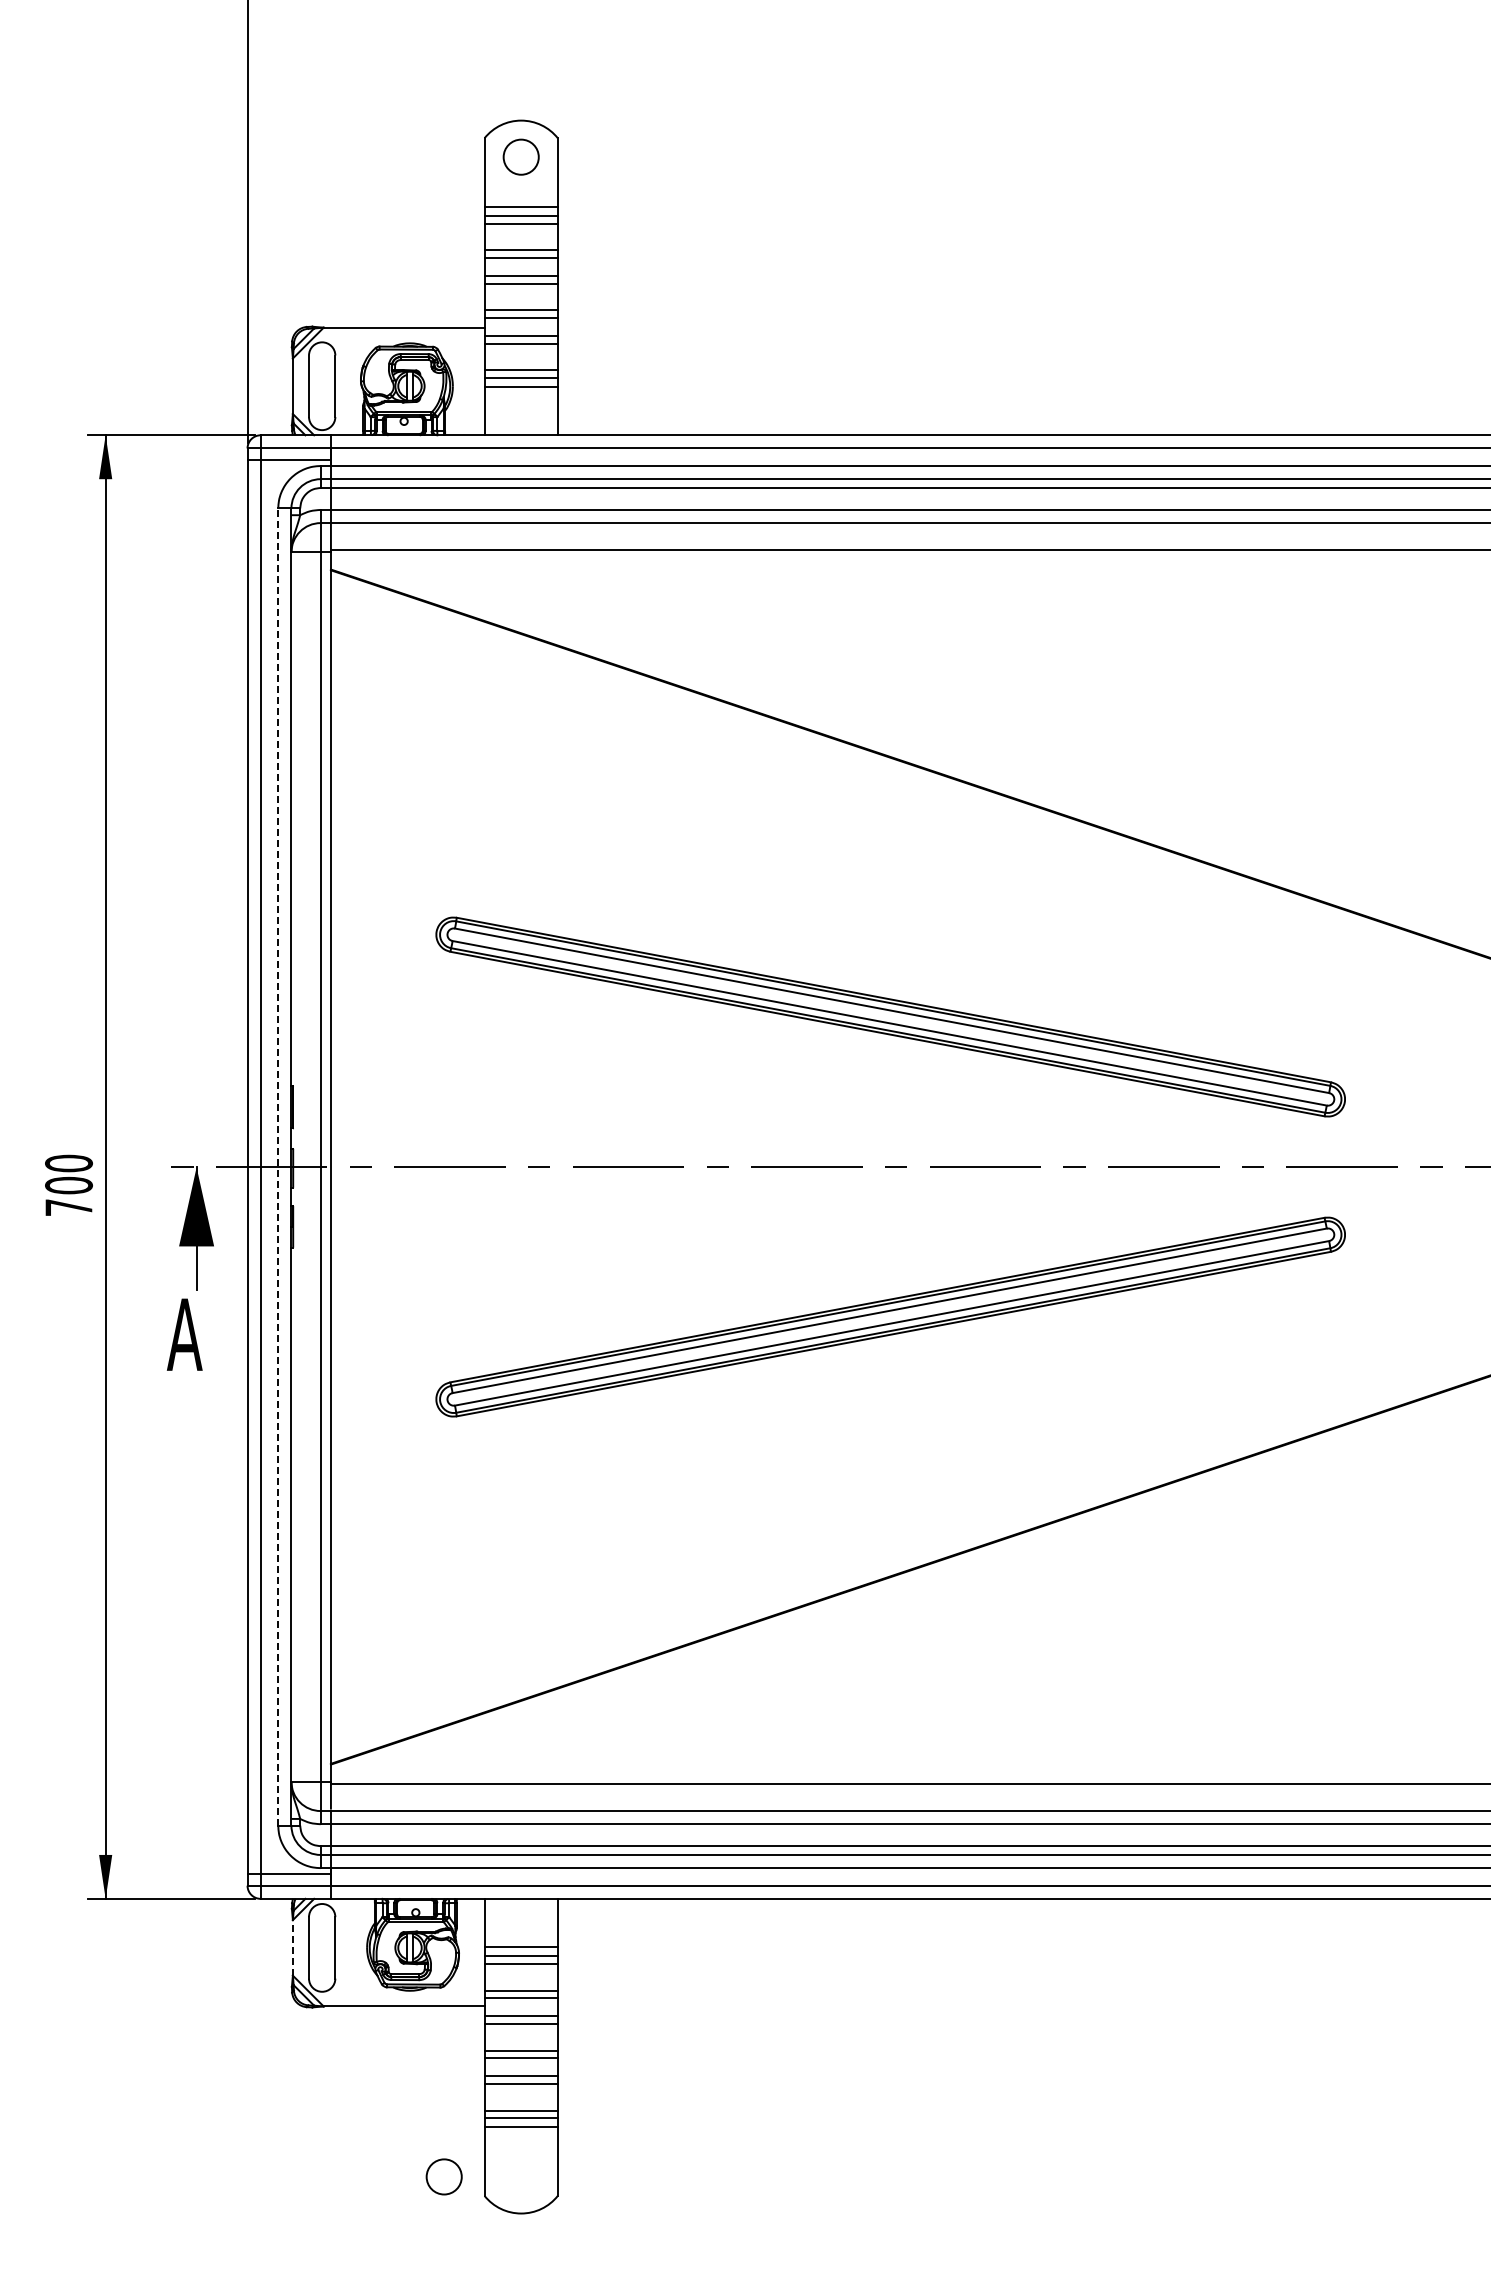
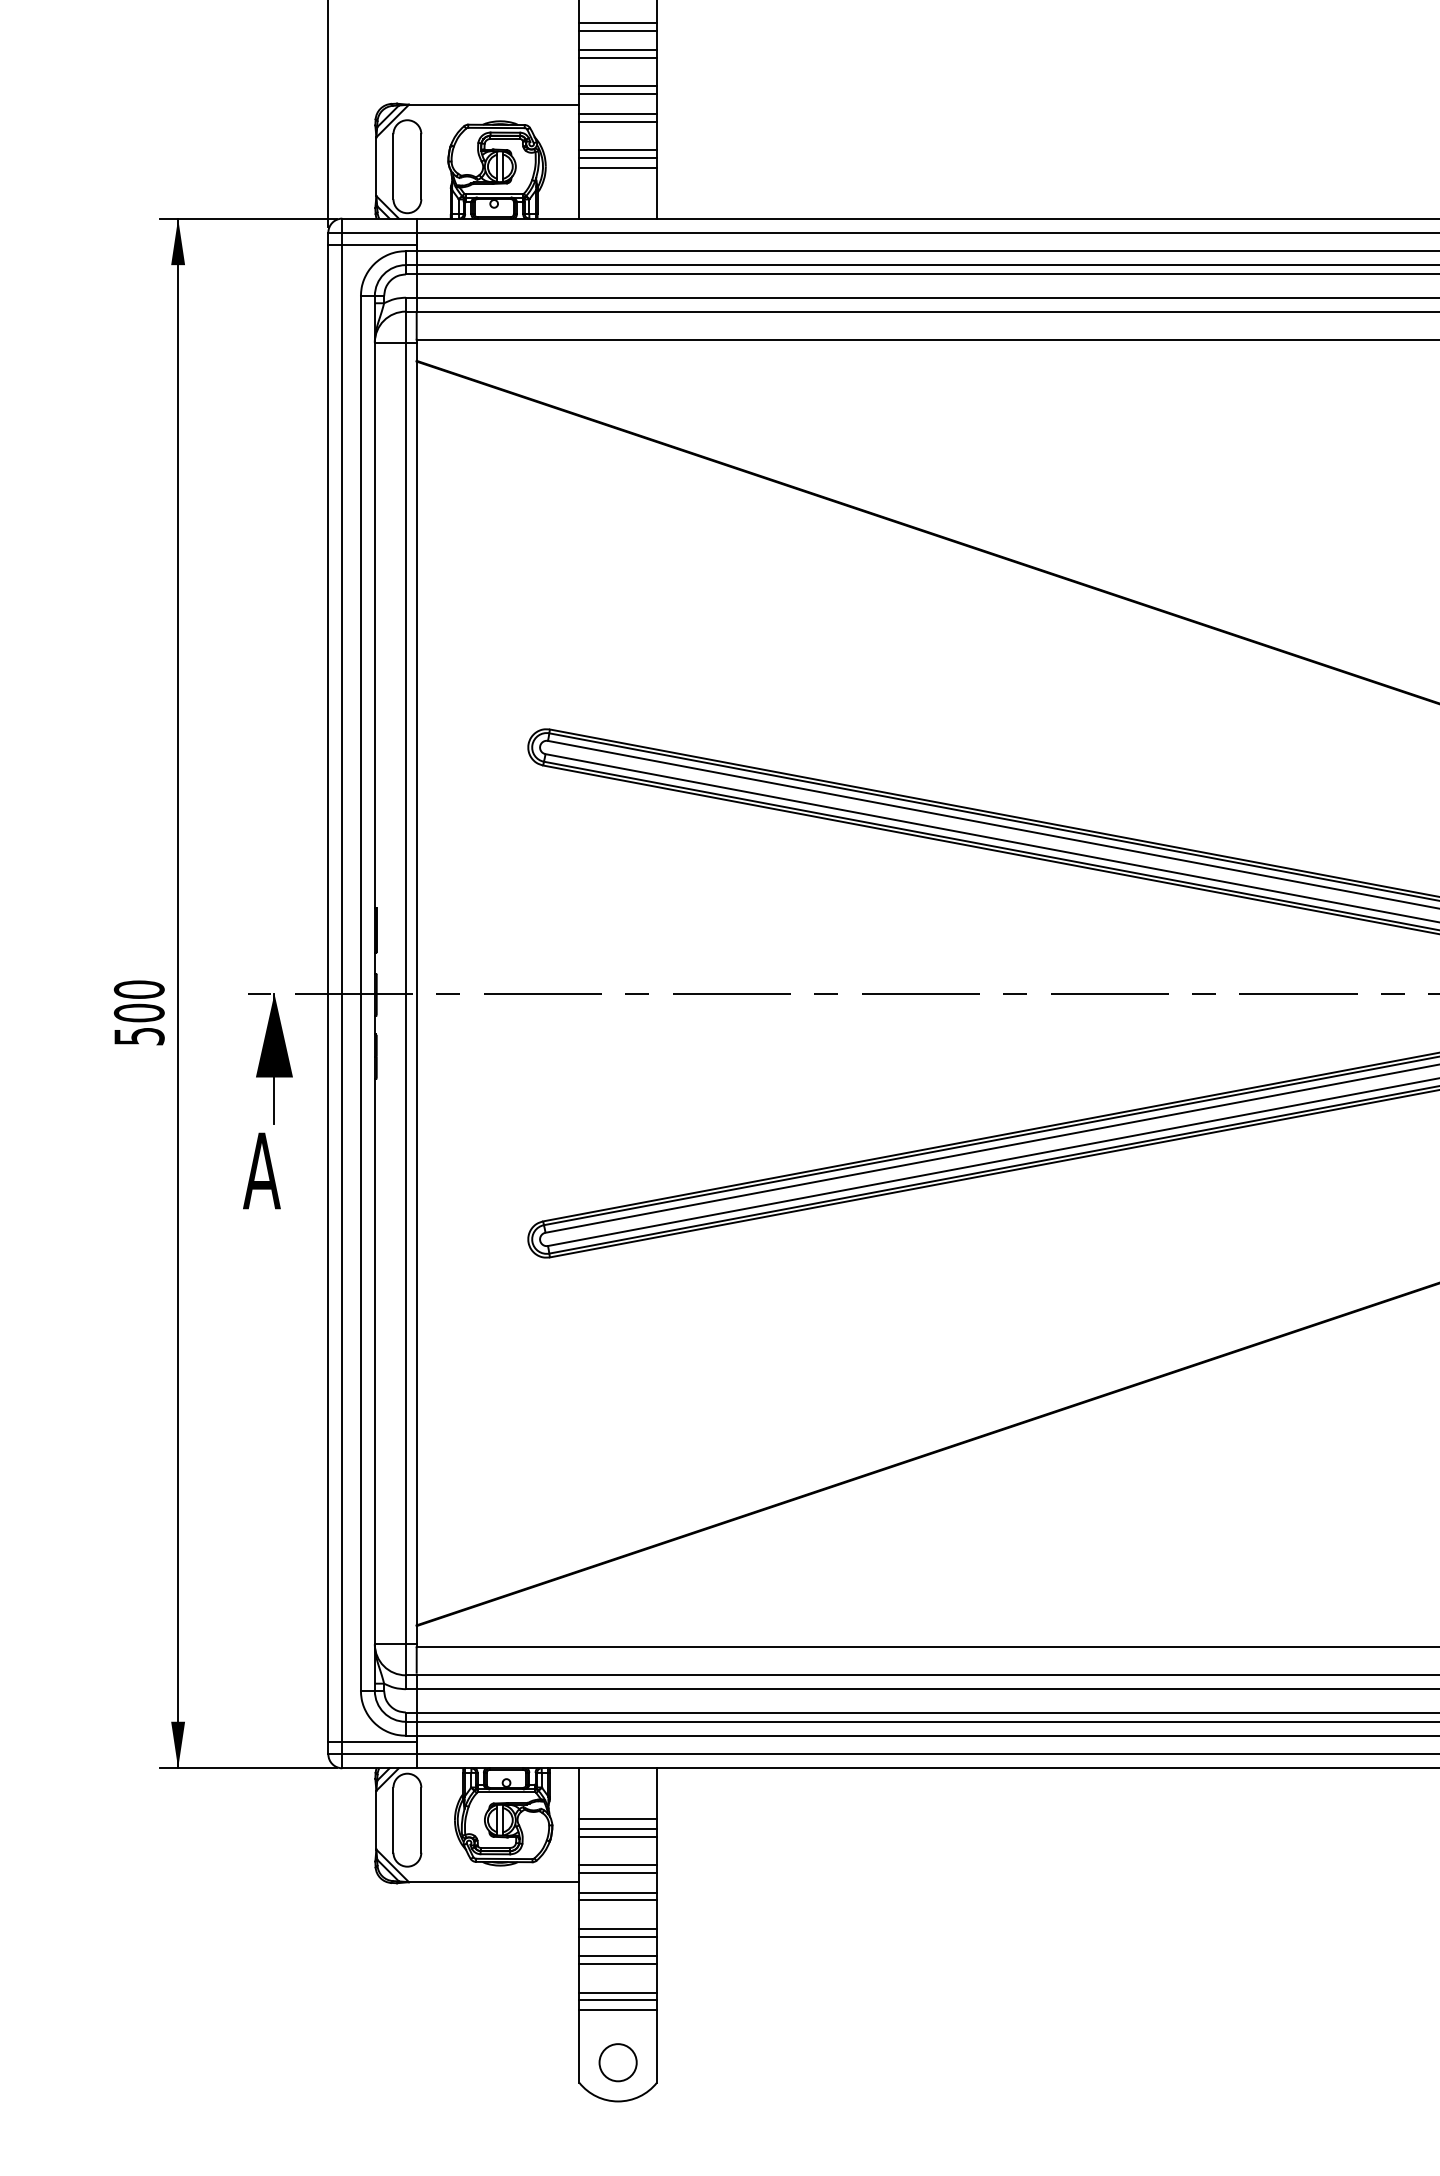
line: (278, 1167) -> (361, 993), dashed -> solid
text: (69, 1207) -> (139, 1036), 700 -> 500
line: (292, 1947) -> (375, 1819), dashed -> solid
circle: (443, 2176) -> (617, 2062), moved

